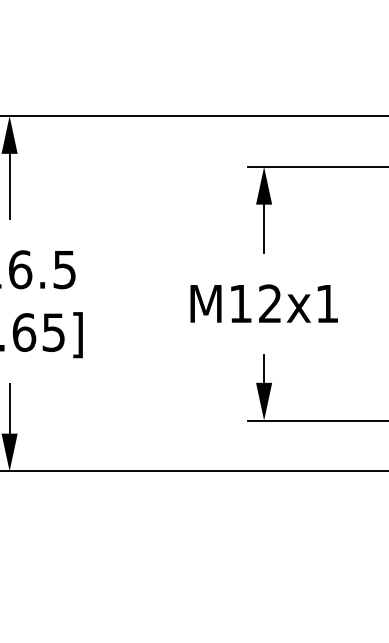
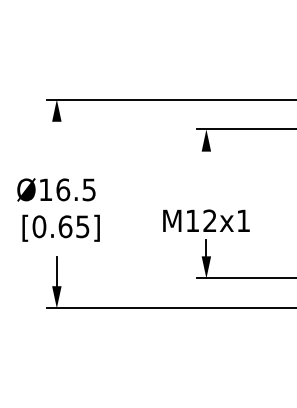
line: (9, 185) -> (56, 140), removed
line: (264, 228) -> (206, 165), removed
text: (264, 303) -> (206, 220), moved

